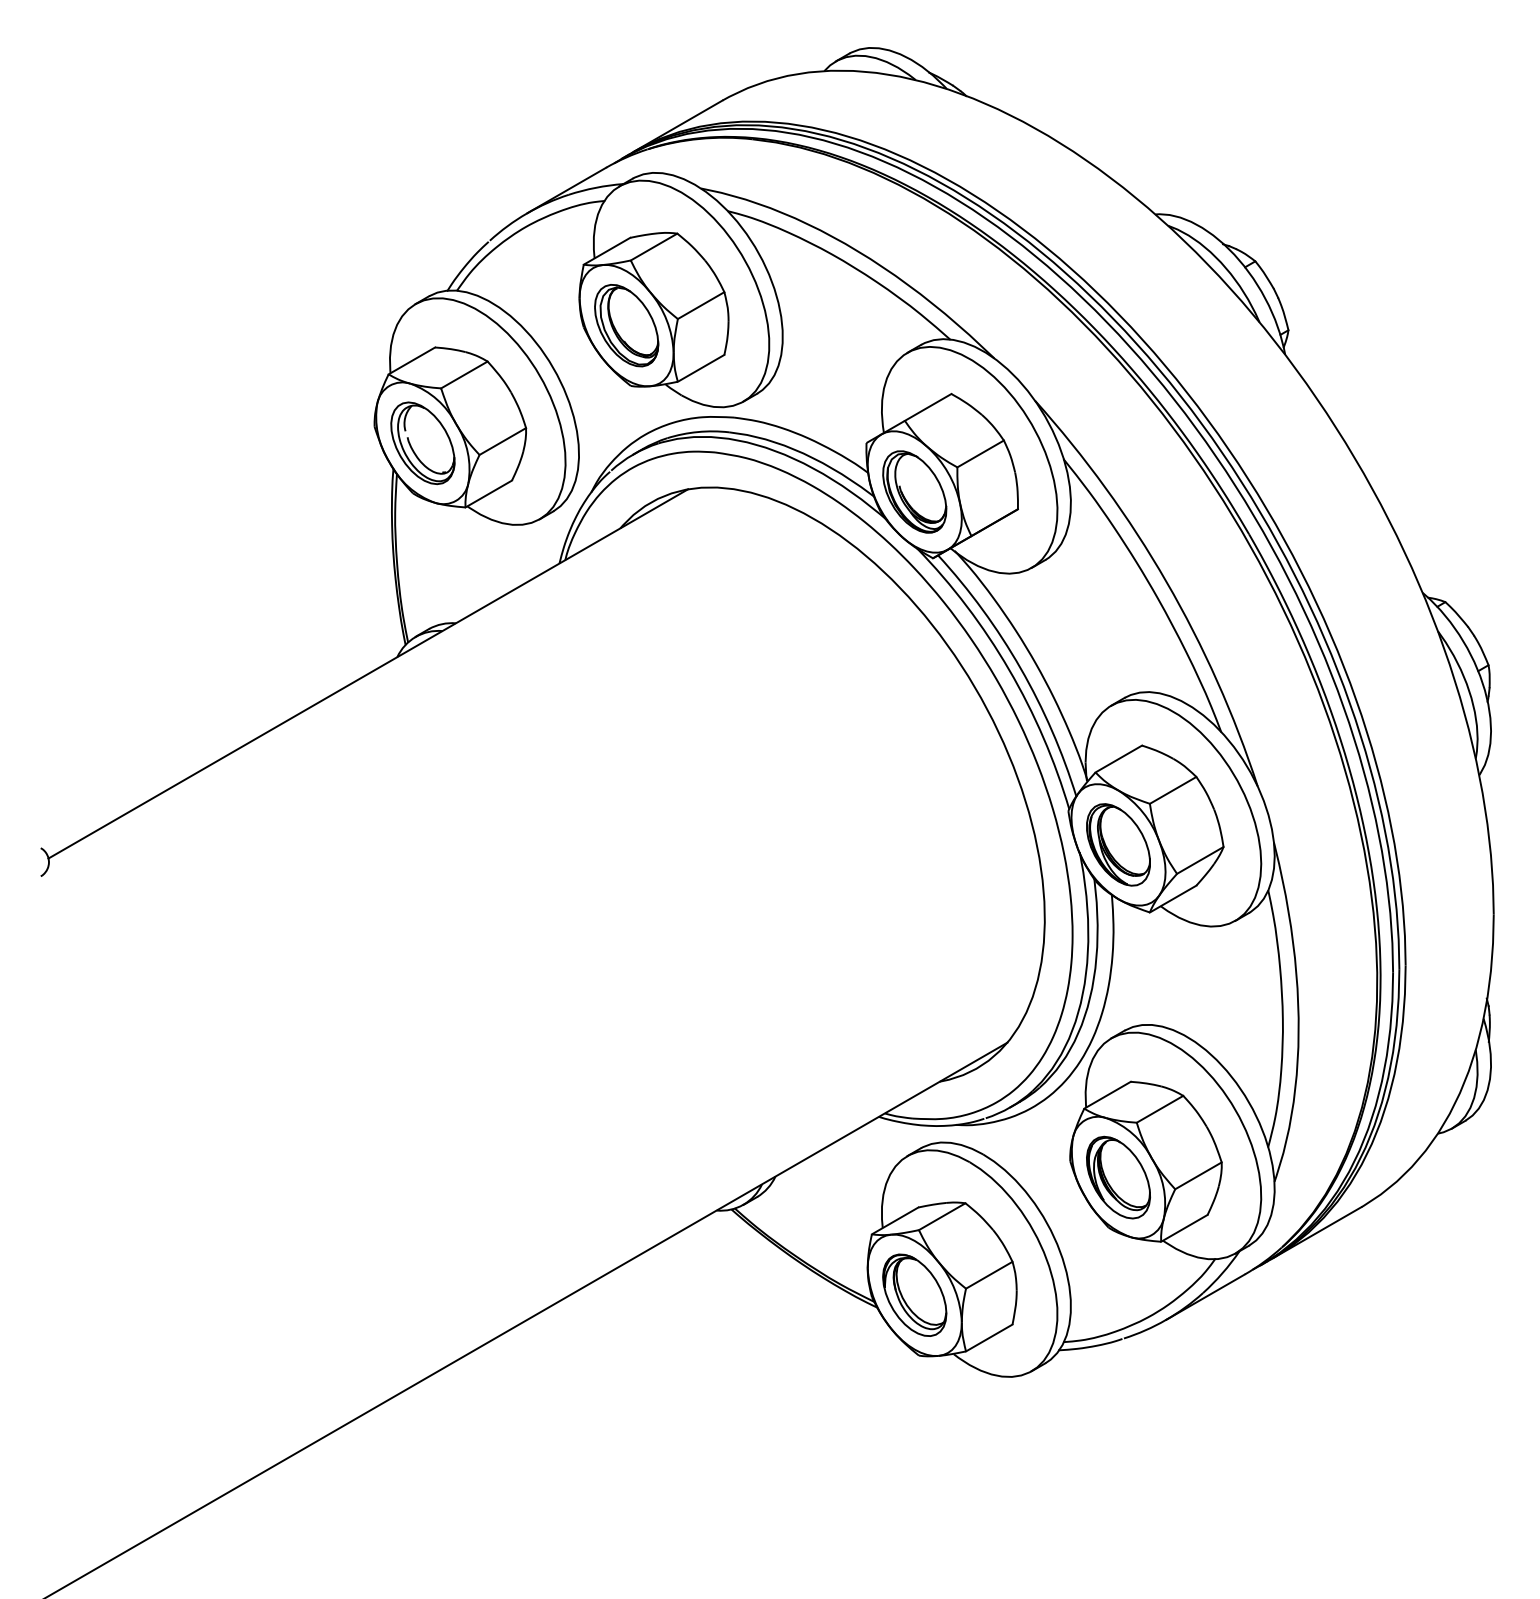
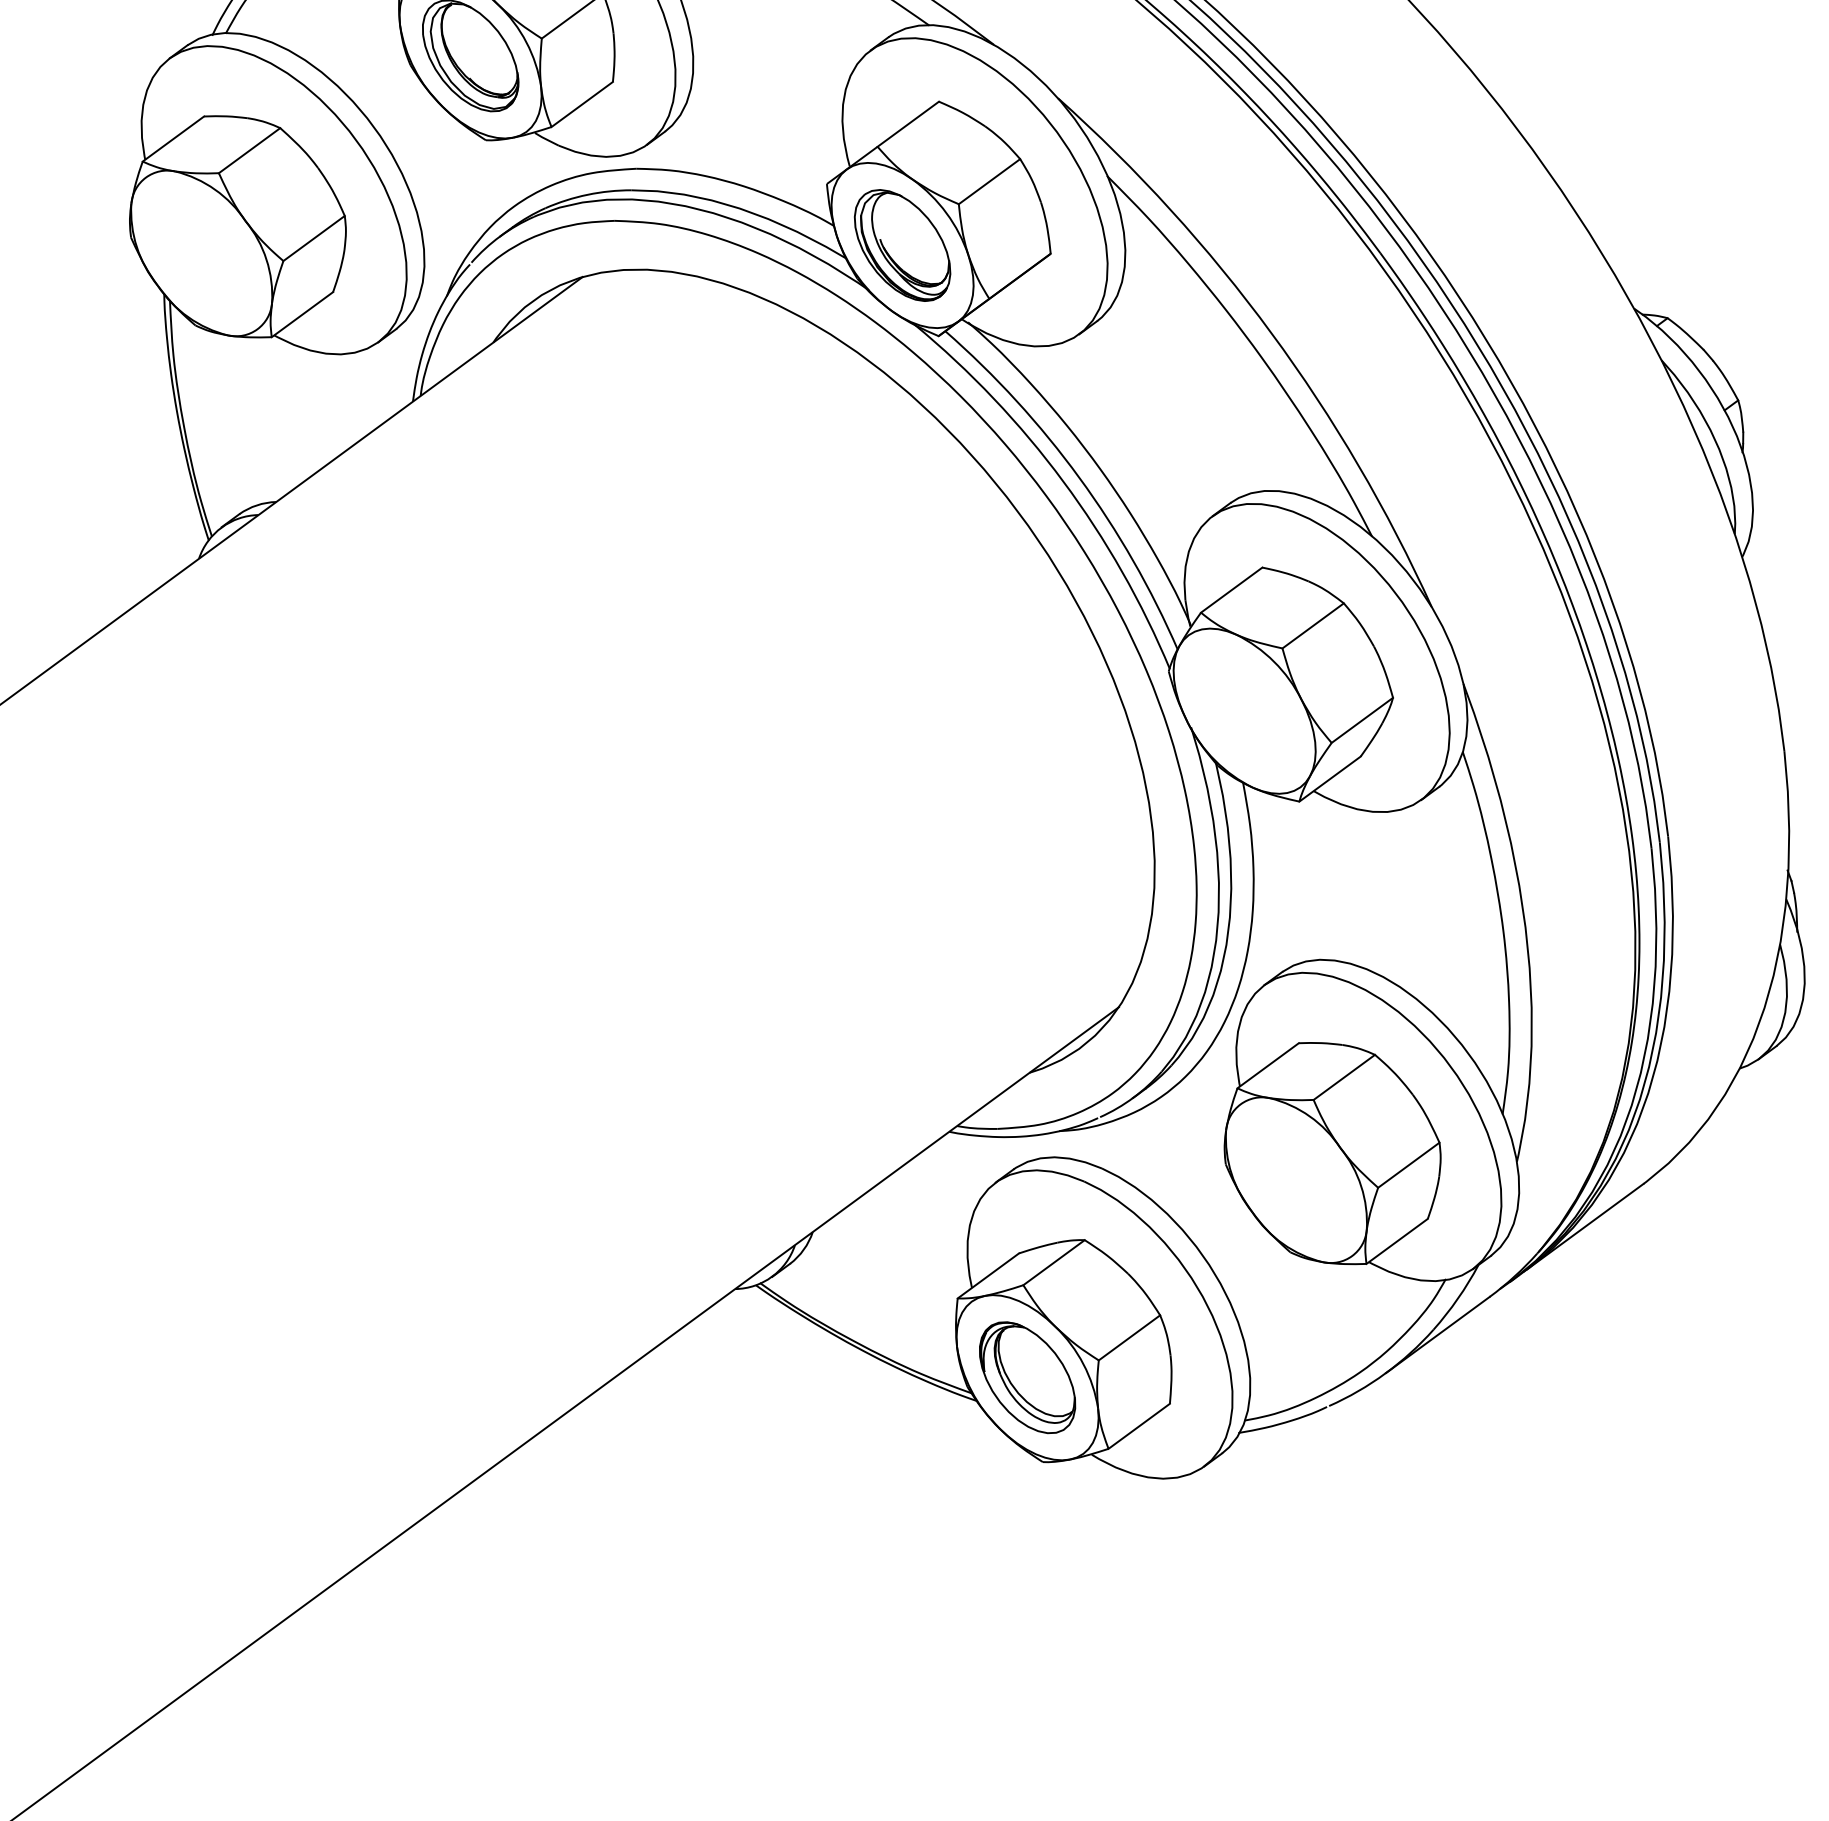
part: (422, 443) -> (201, 253), removed
part: (1118, 844) -> (1244, 710), removed
part: (1118, 1177) -> (1296, 1179), removed

